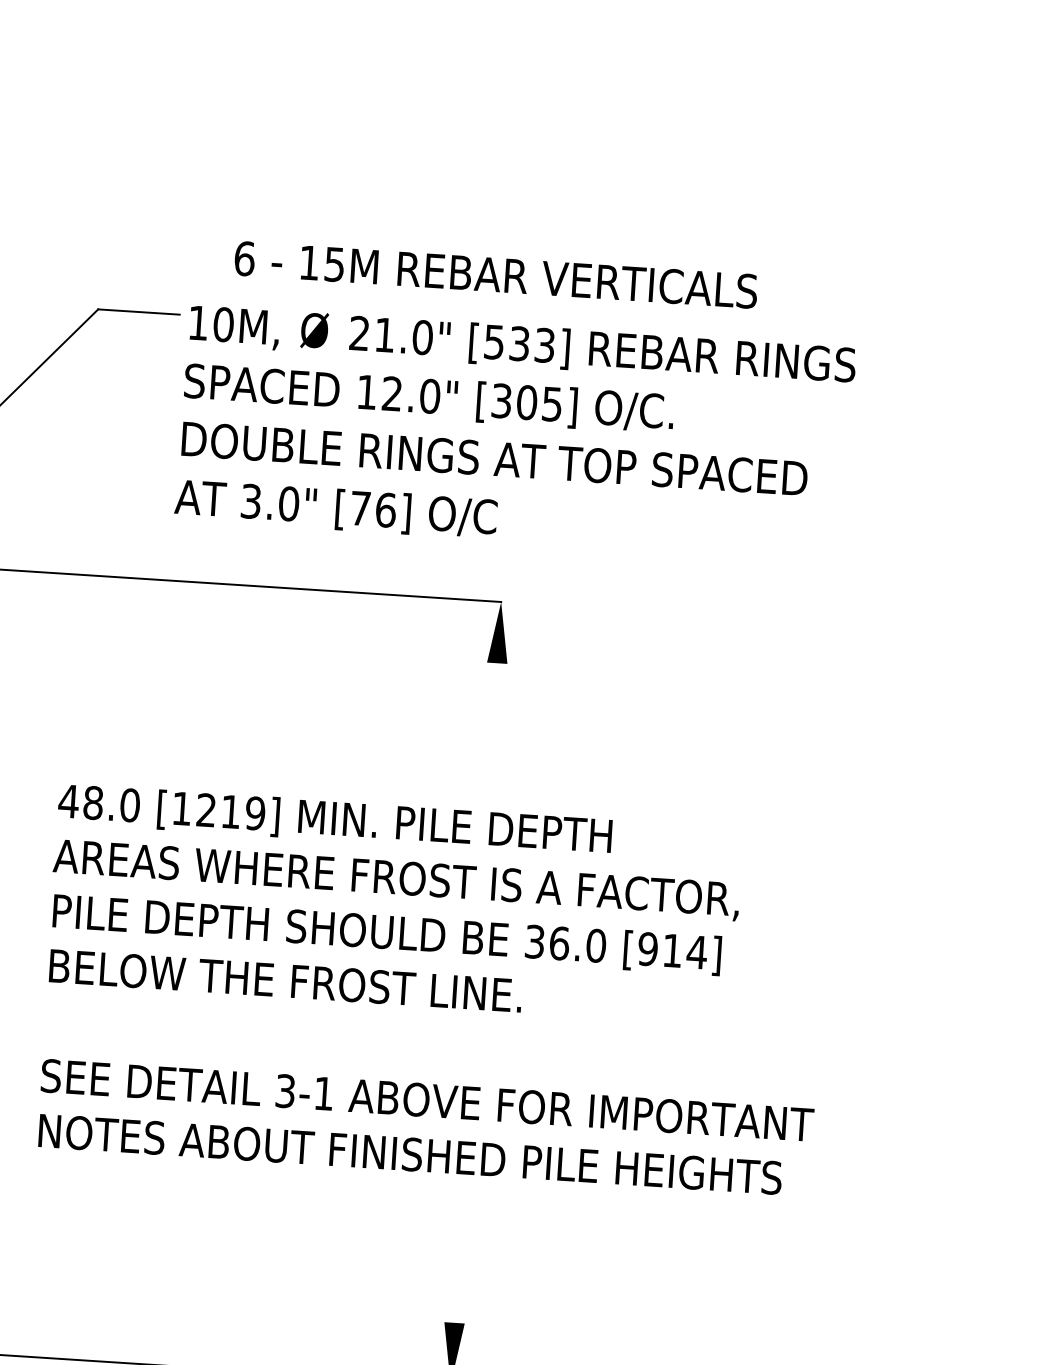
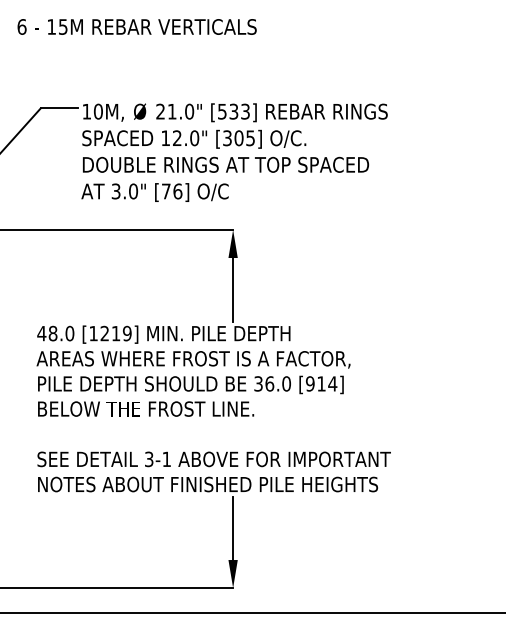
text: (494, 273) -> (136, 26), moved
line: (493, 734) -> (233, 290), added
line: (459, 1254) -> (233, 528), added

